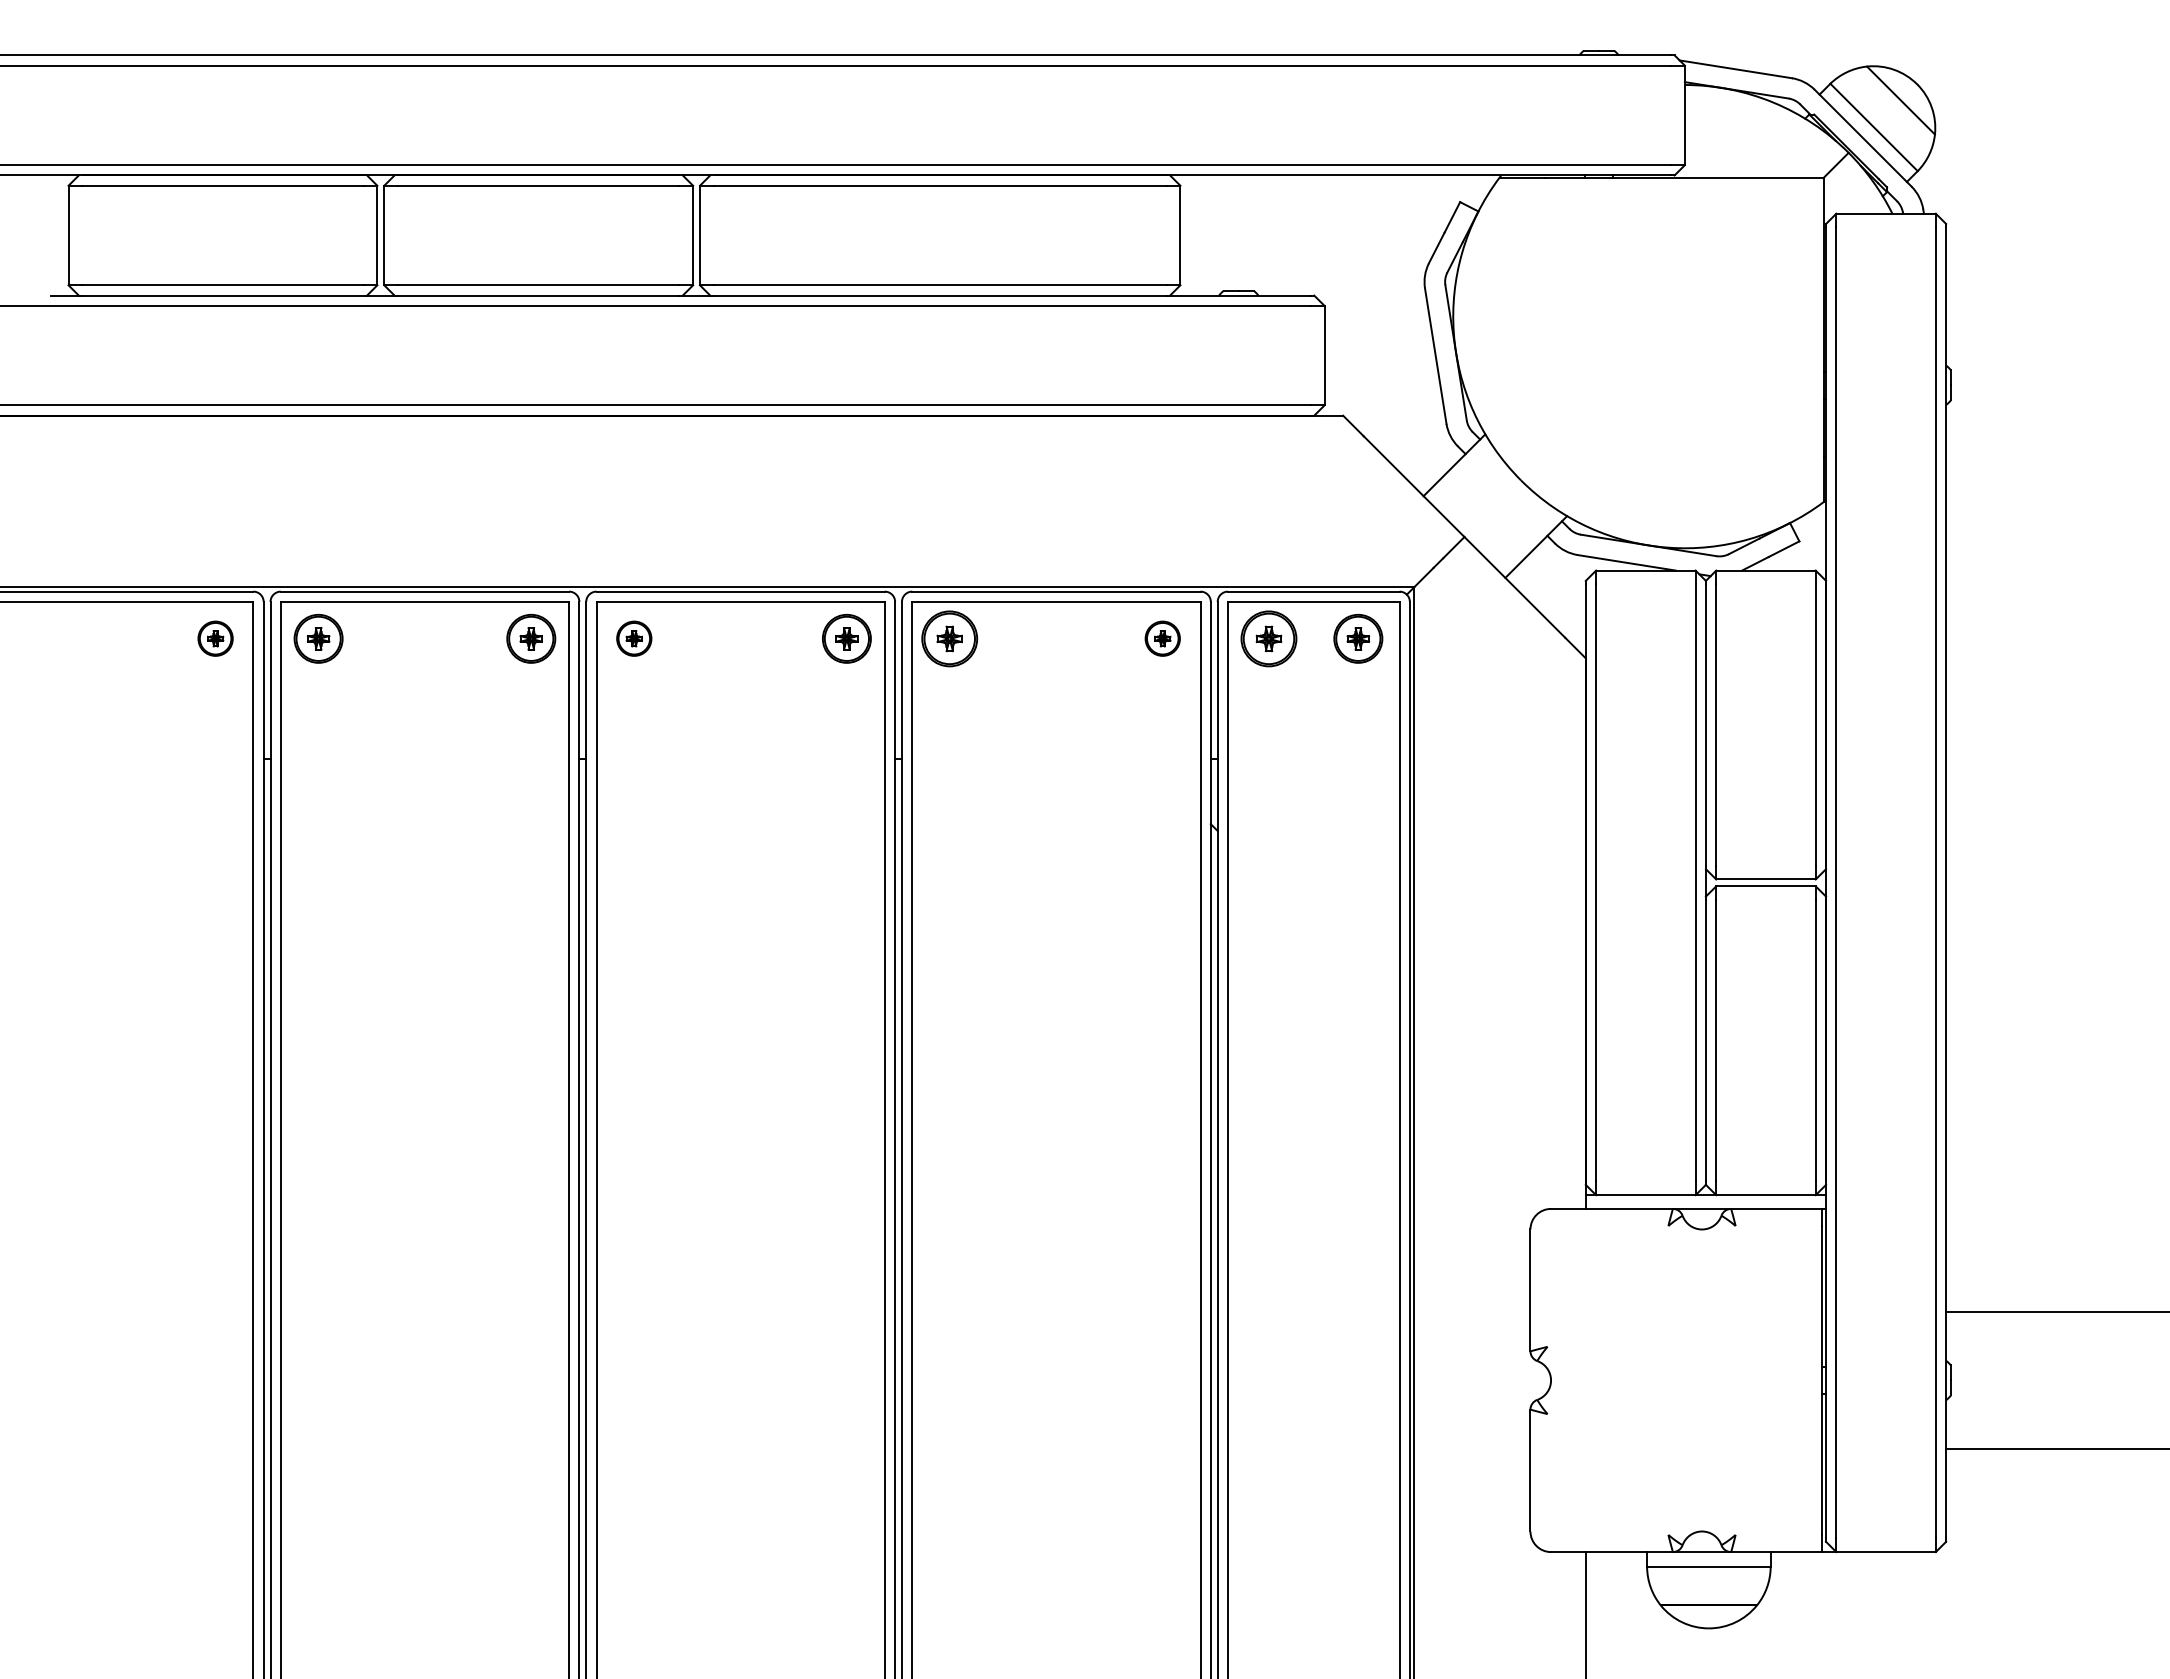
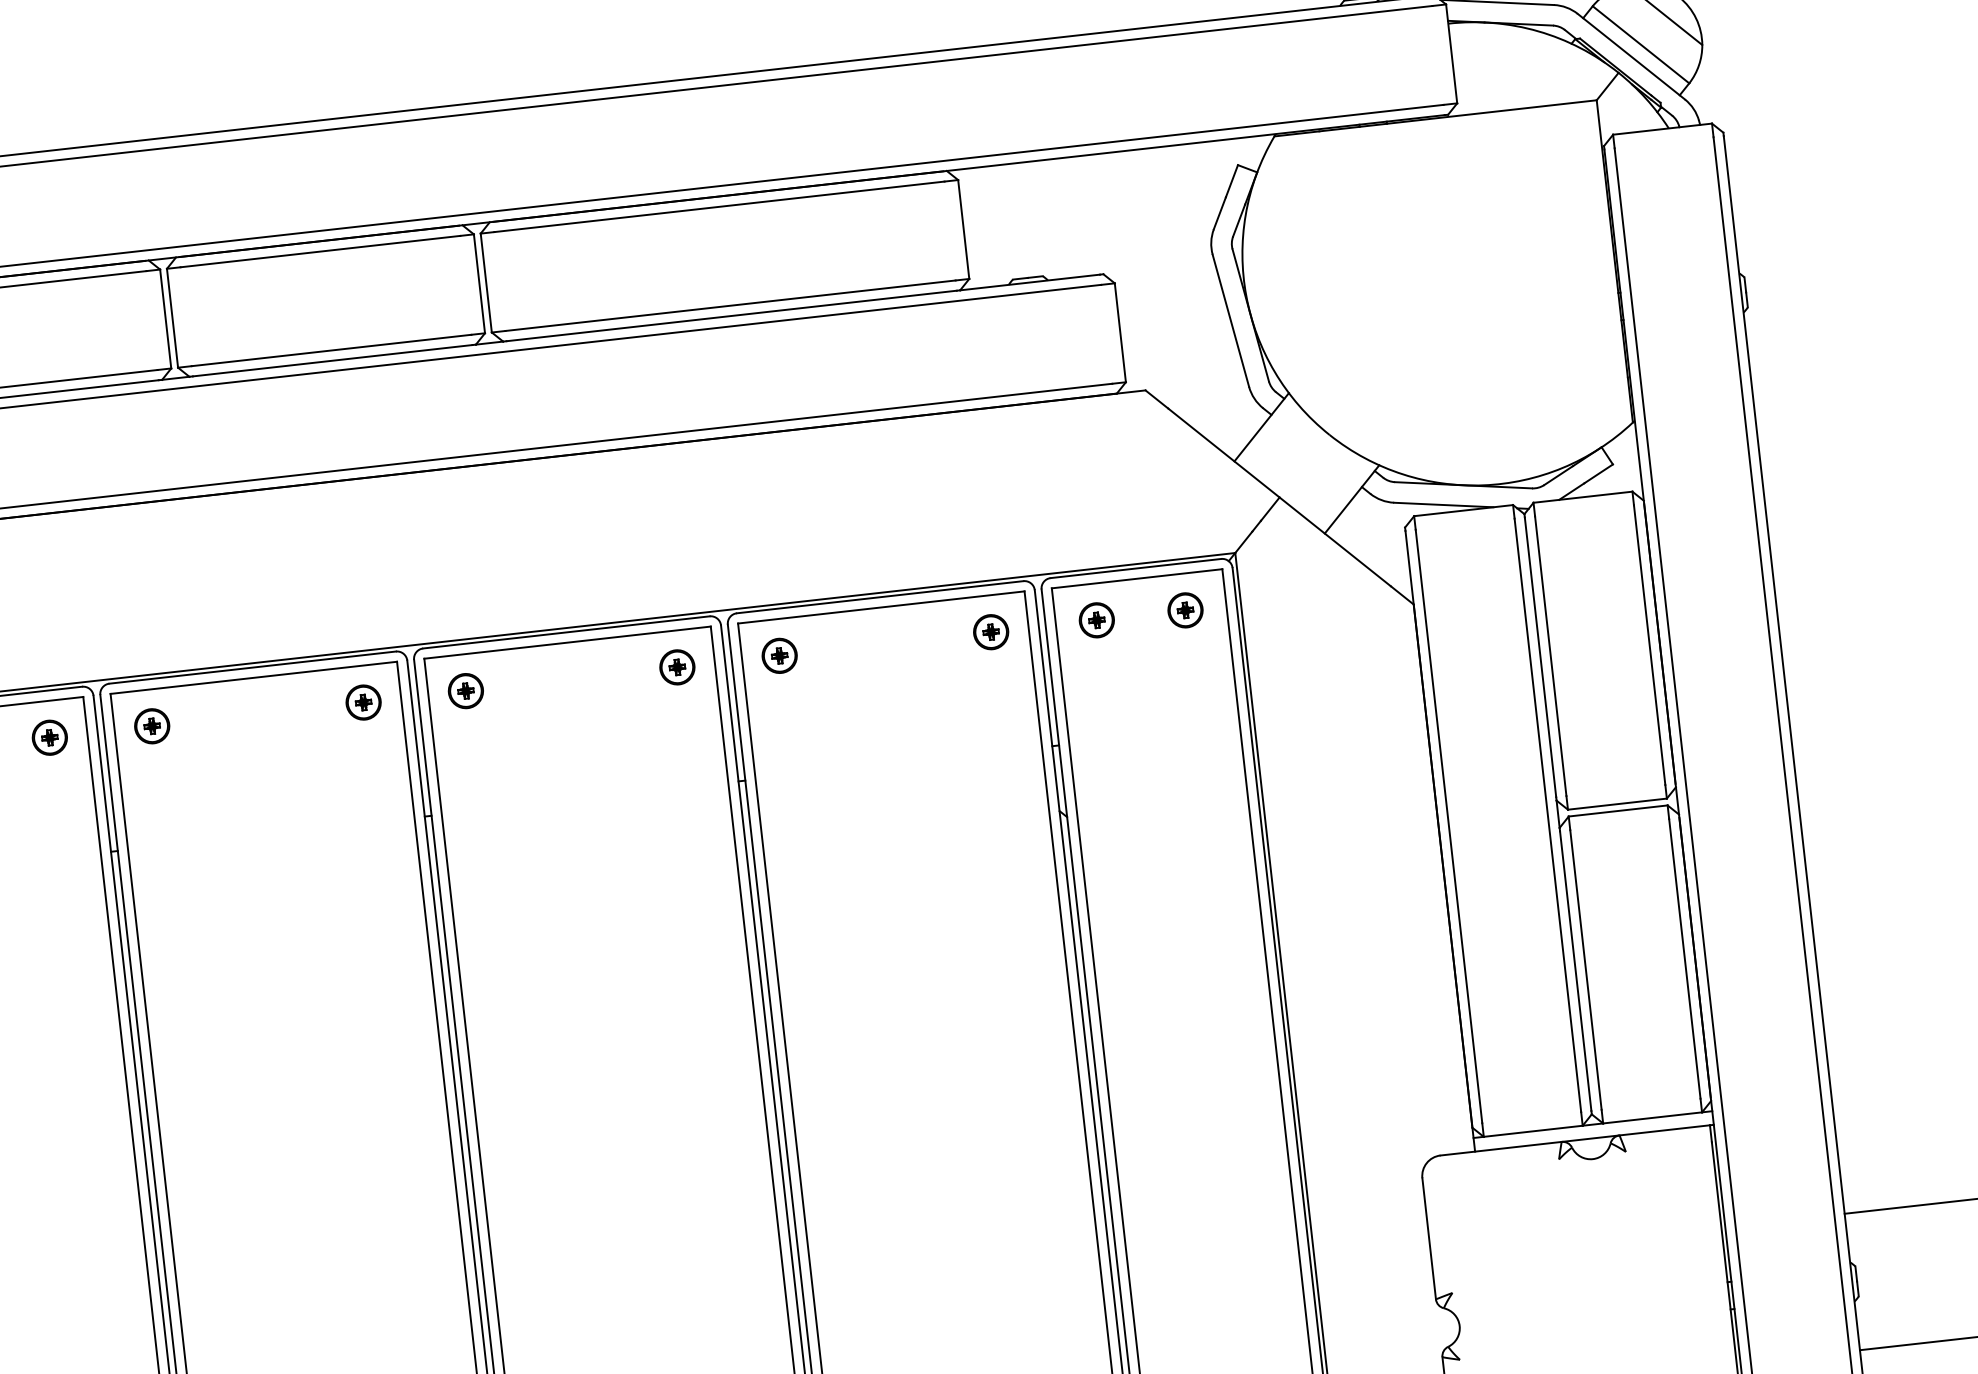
part: (318, 638) -> (152, 726), size x0.71
part: (531, 638) -> (363, 702), size x0.71
part: (847, 638) -> (677, 667), size x0.71
part: (950, 638) -> (780, 655), size x0.62
part: (1269, 638) -> (1097, 620), size x0.62
part: (1358, 638) -> (1185, 610), size x0.71

